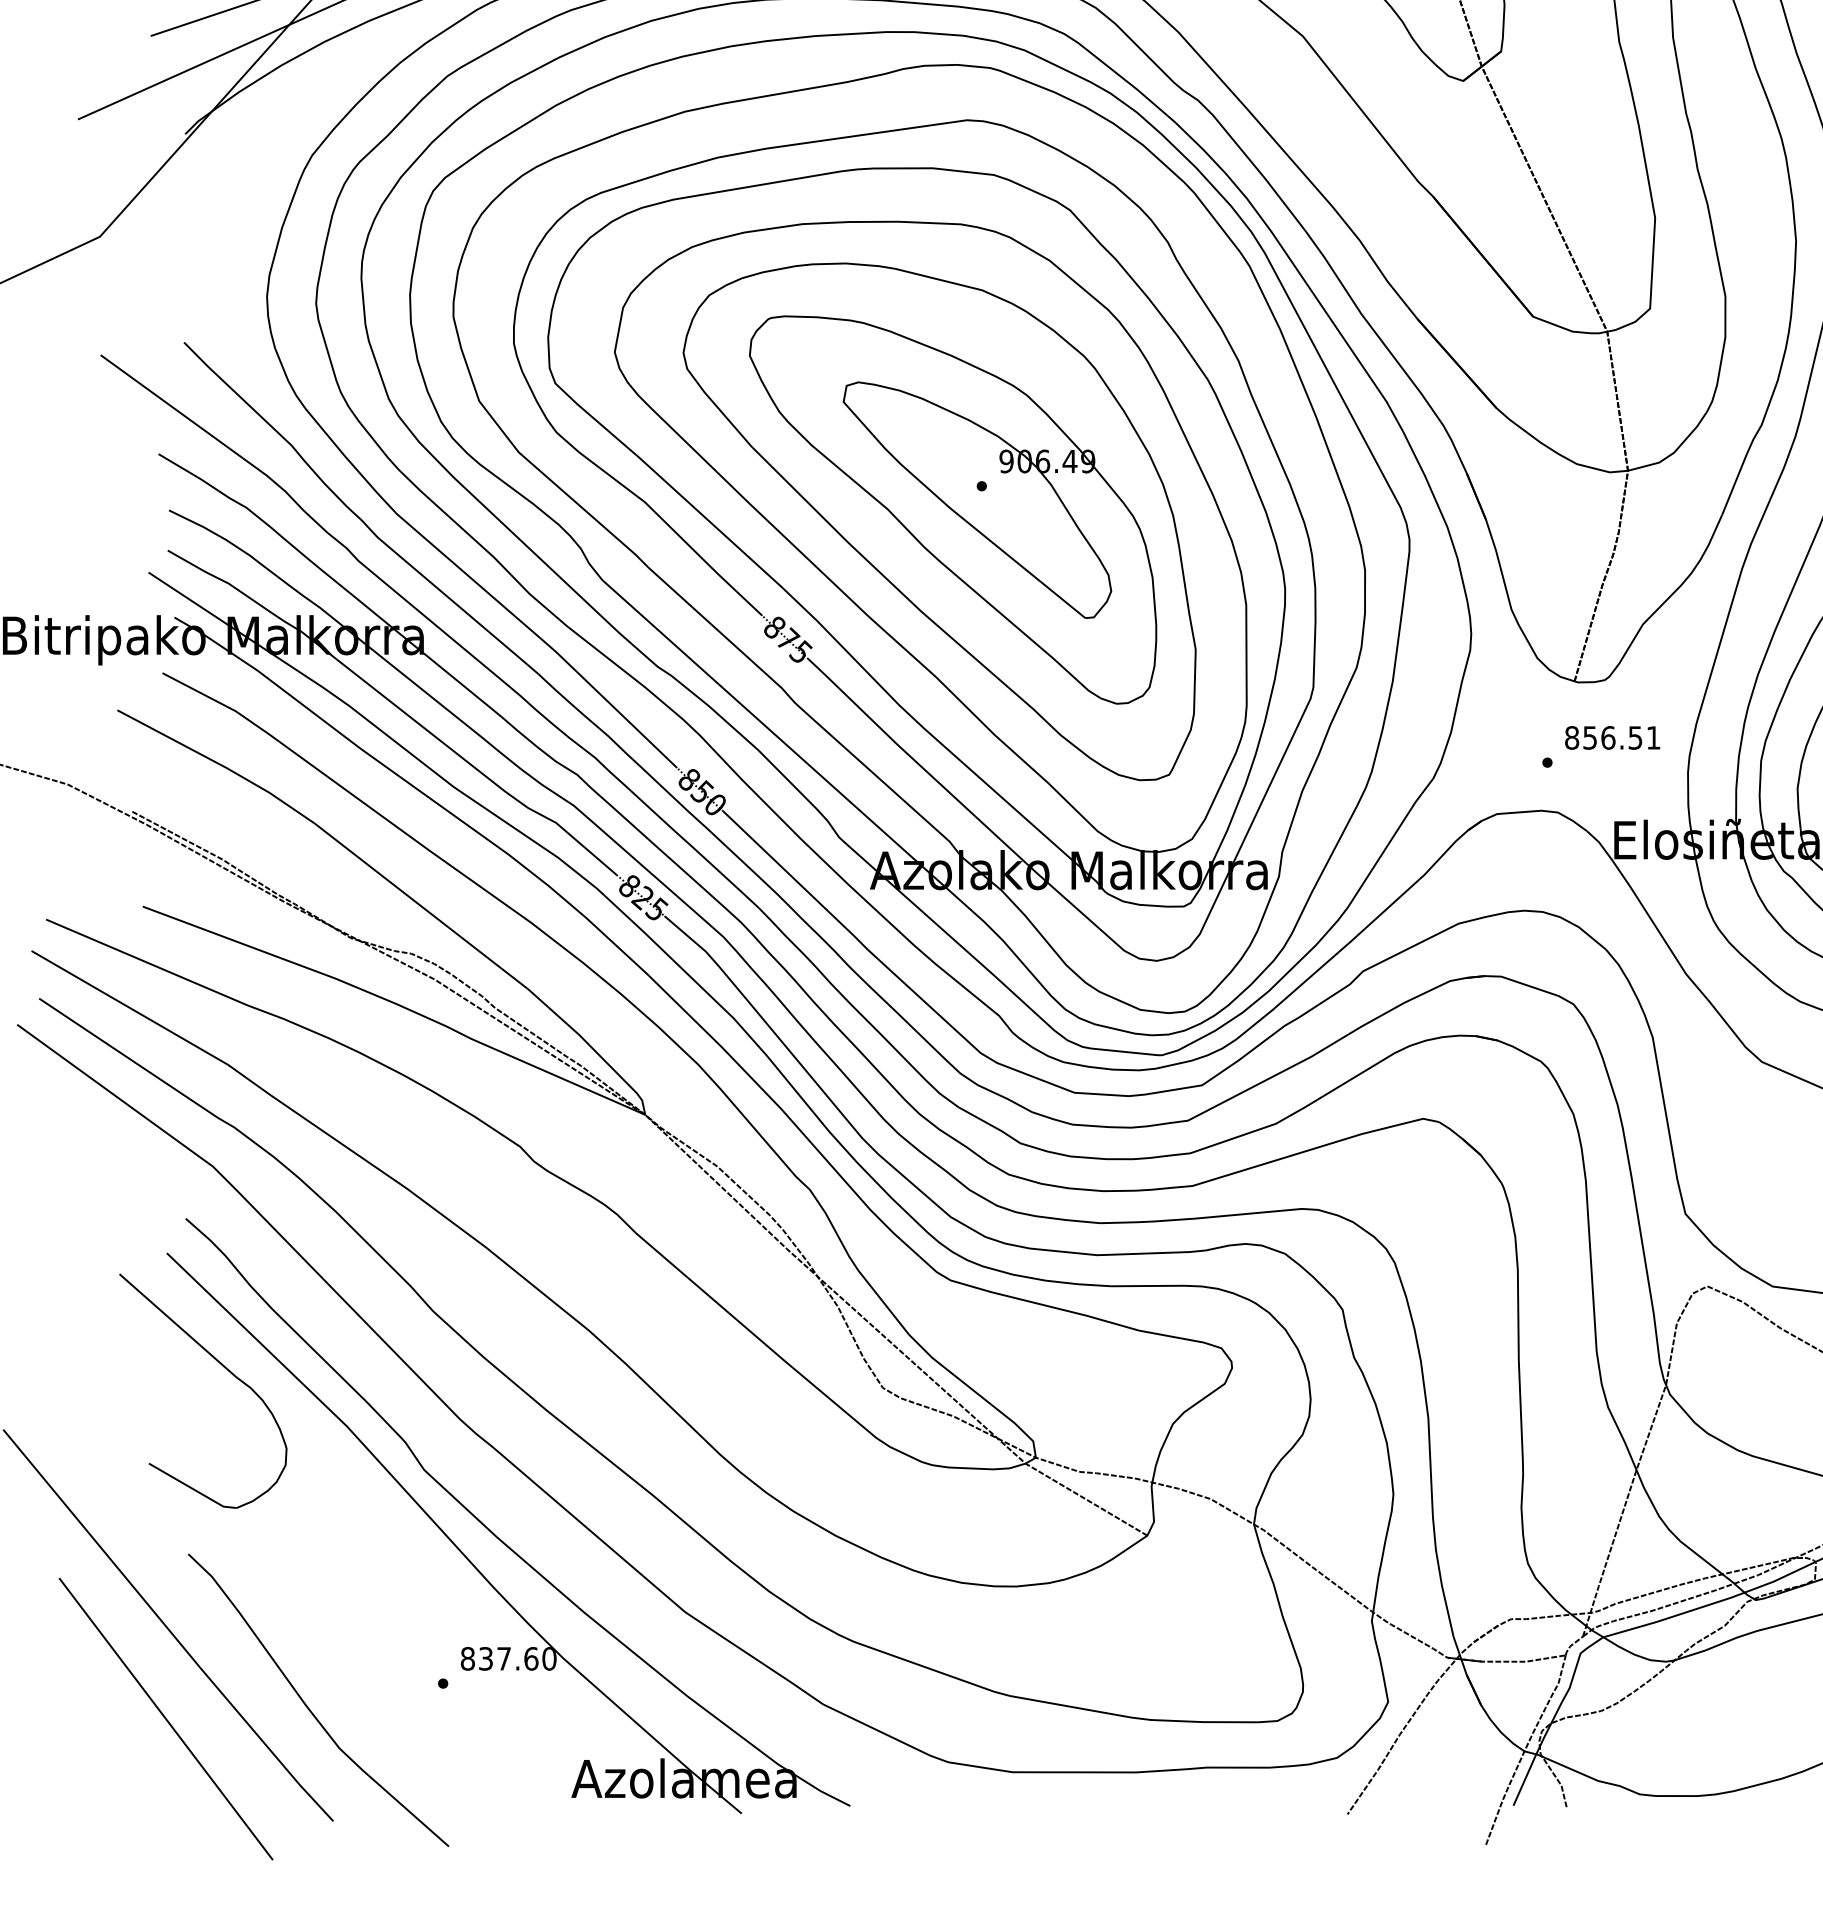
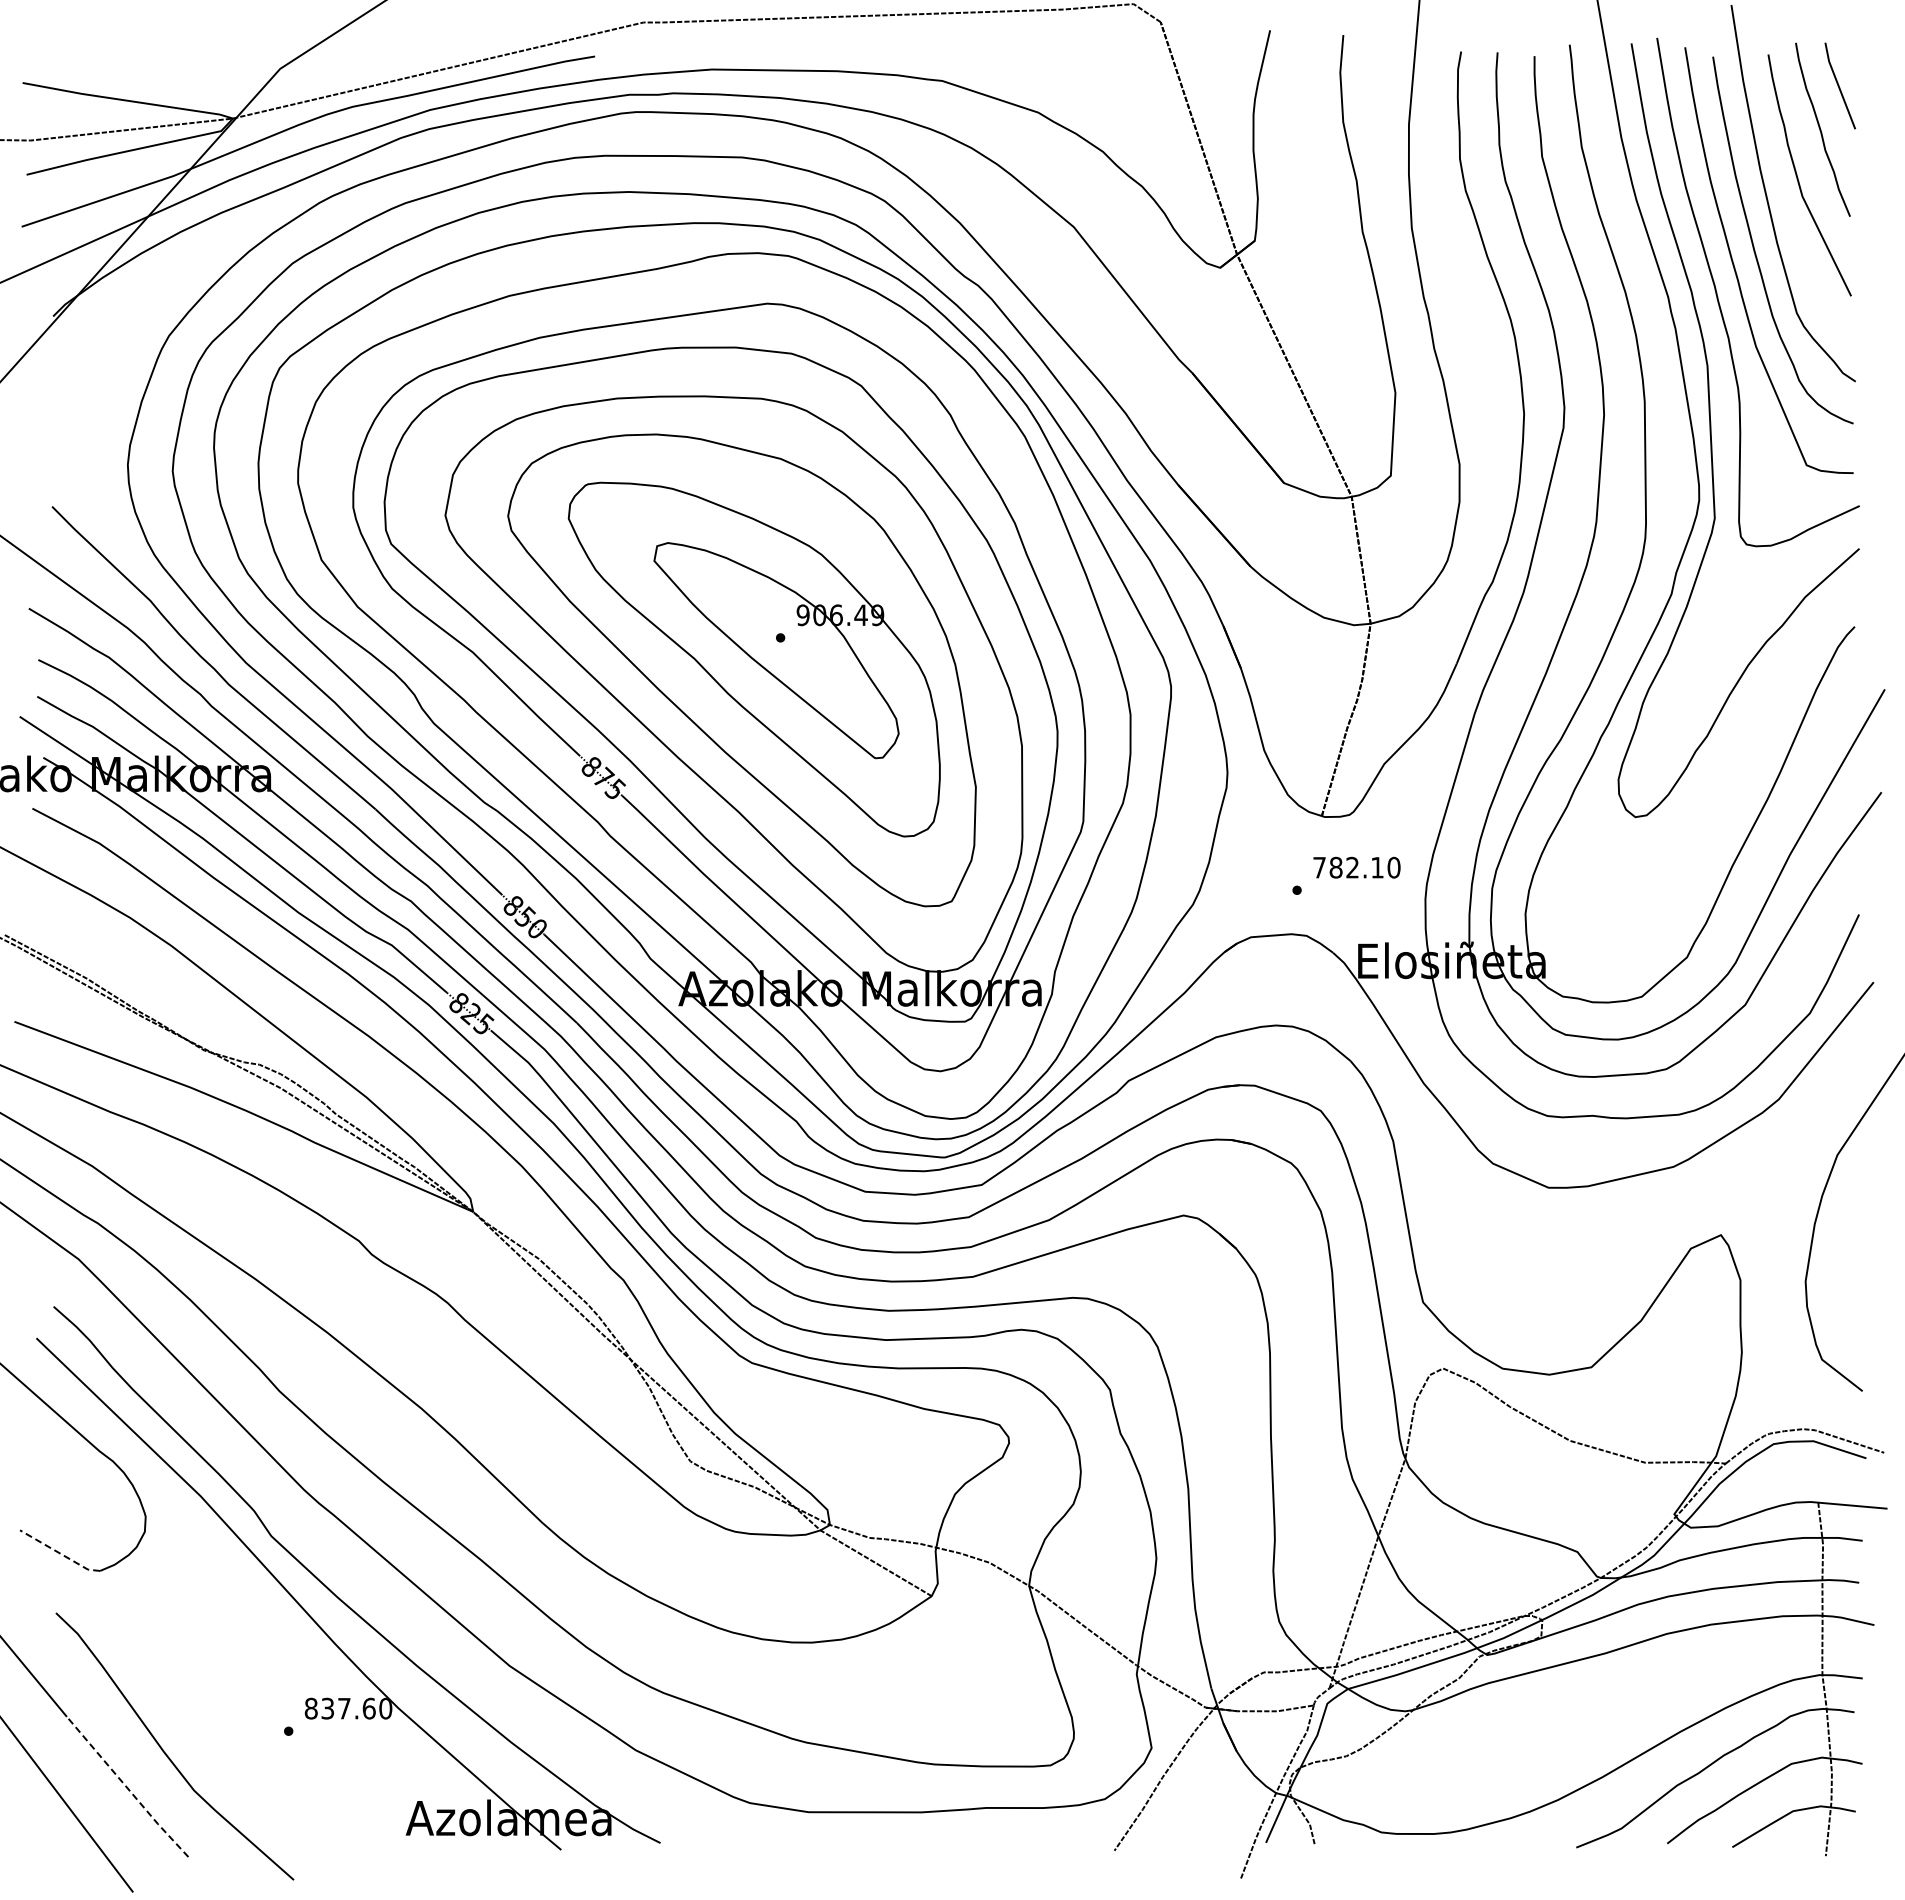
text: (1612, 737) -> (1356, 867), 856.51 -> 782.10
line: (192, 1488) -> (59, 1553), solid -> dashed
line: (266, 1746) -> (127, 1788), solid -> dashed

